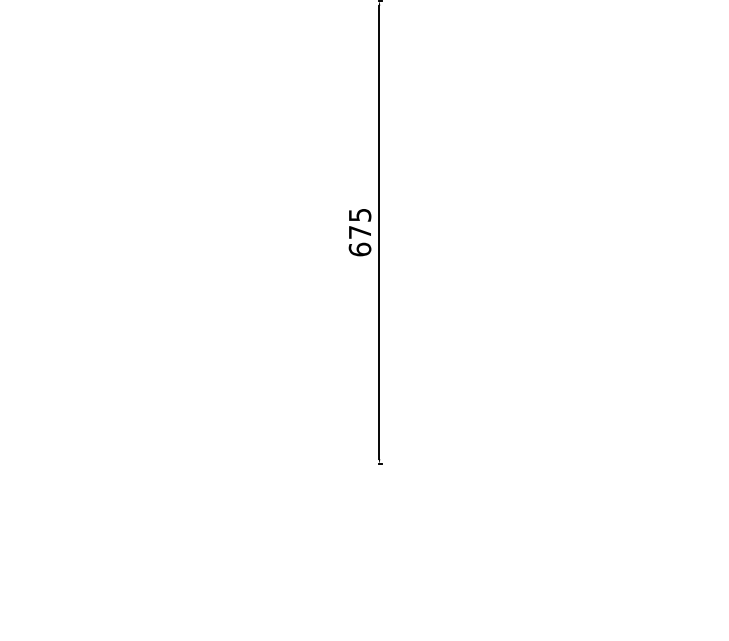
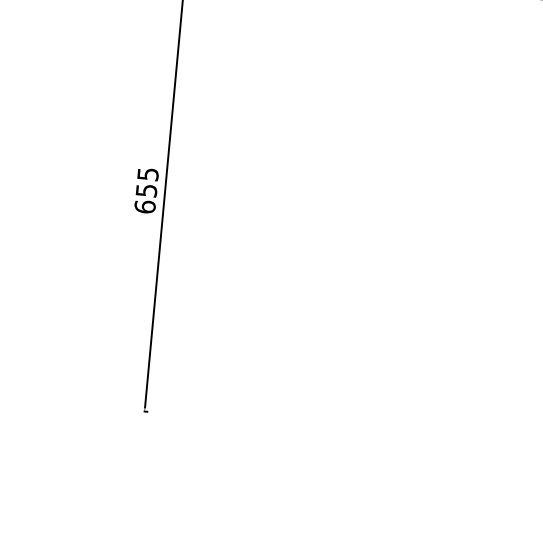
text: (360, 232) -> (147, 190), 675 -> 655

